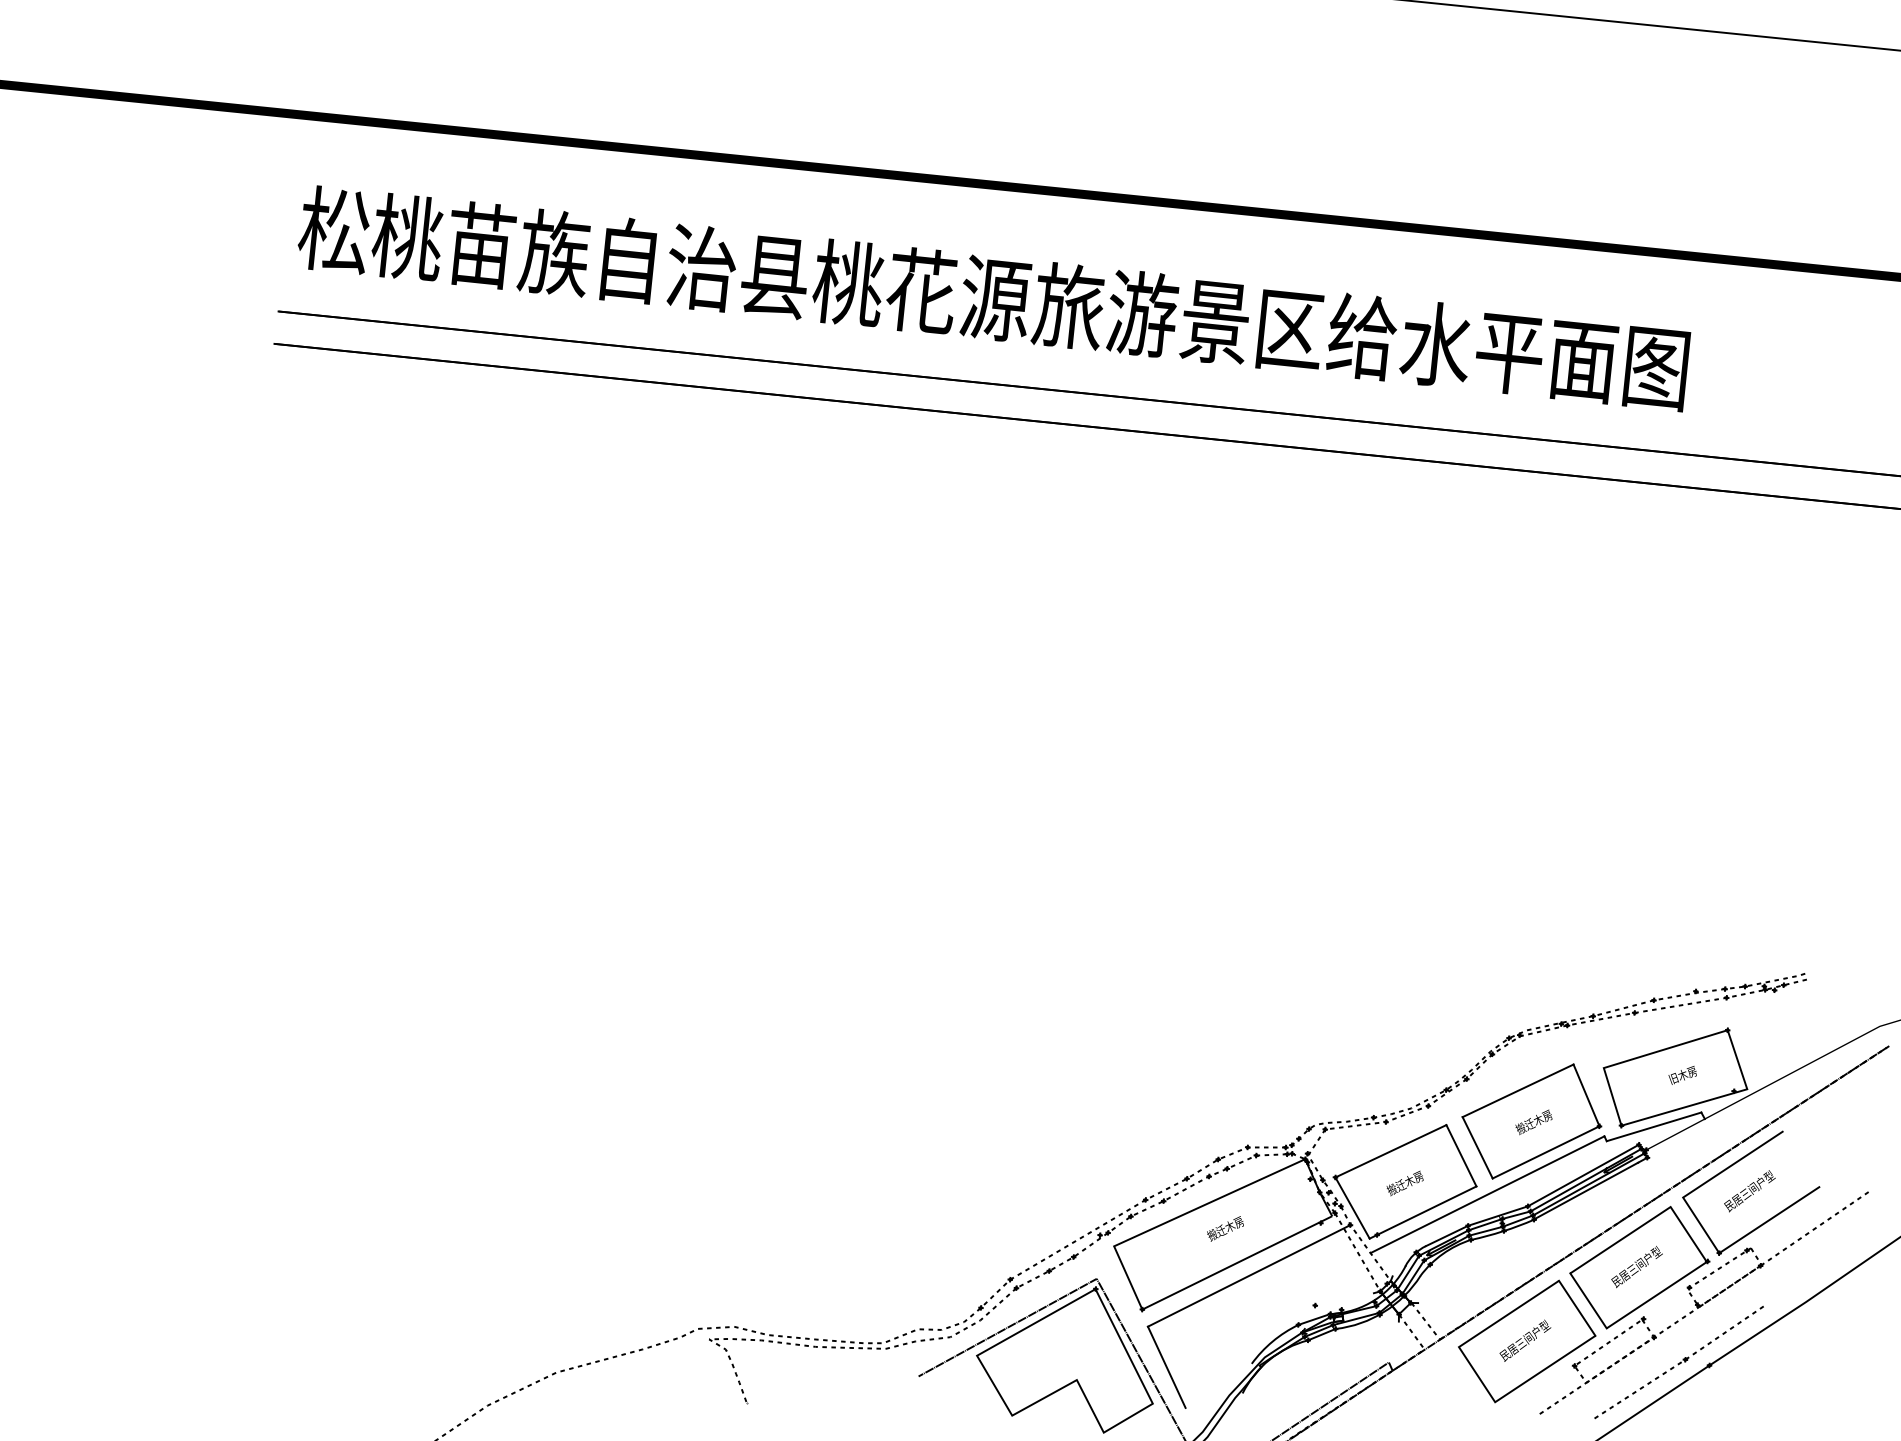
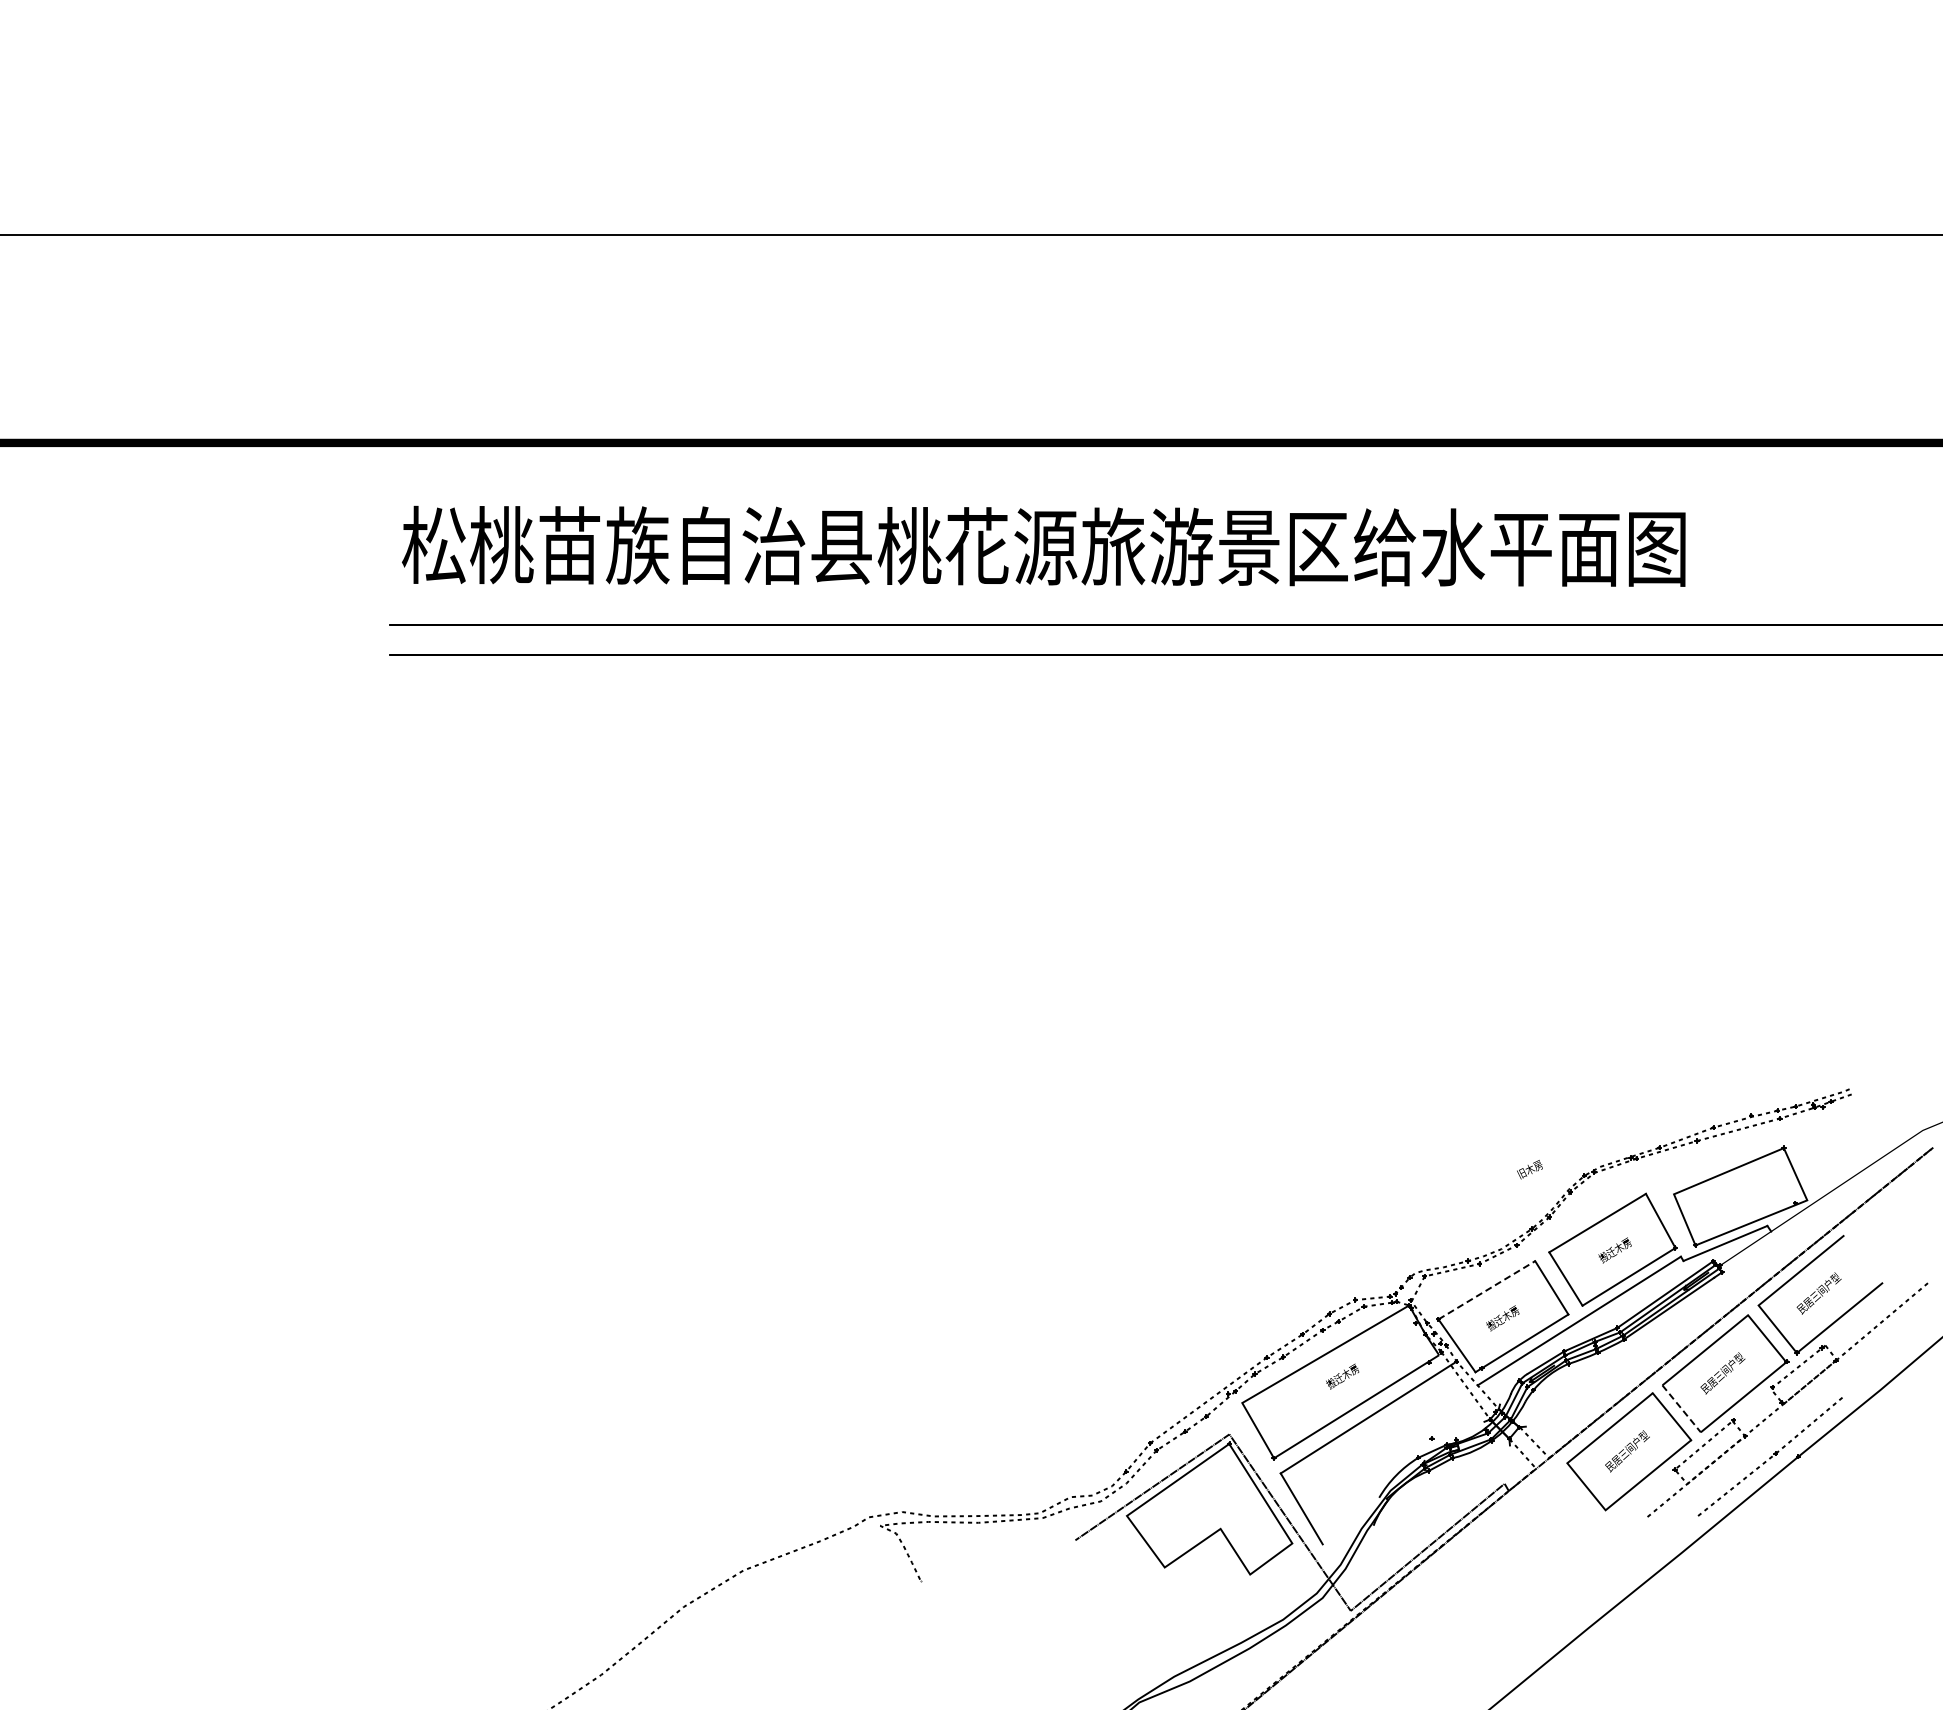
text: (1682, 1075) -> (1529, 1169), moved
line: (1391, 1151) -> (1487, 1290), solid -> dashed
line: (1588, 1301) -> (1681, 1409), solid -> dashed

